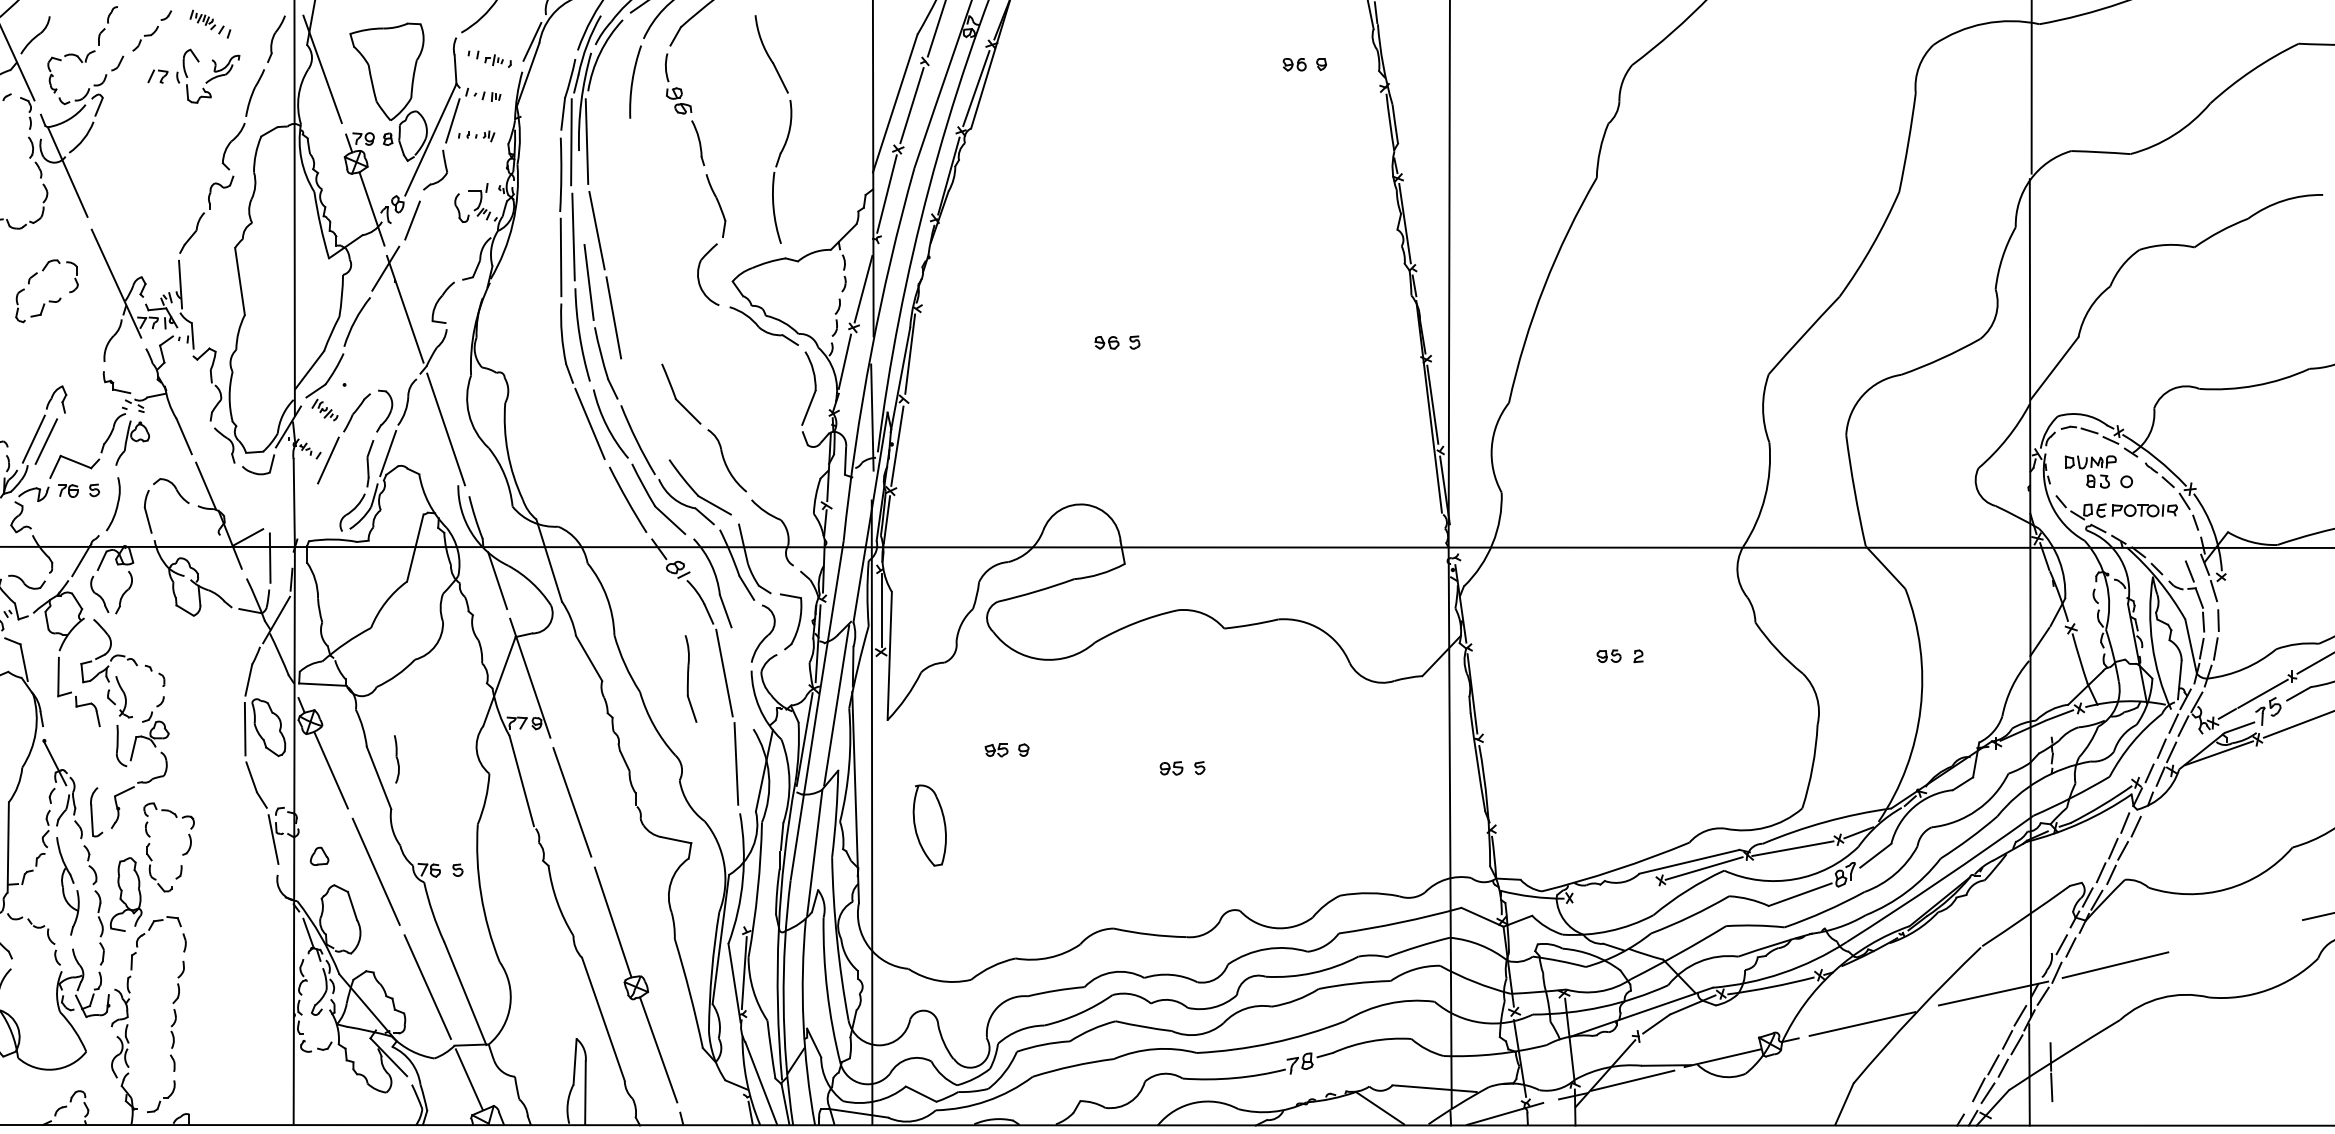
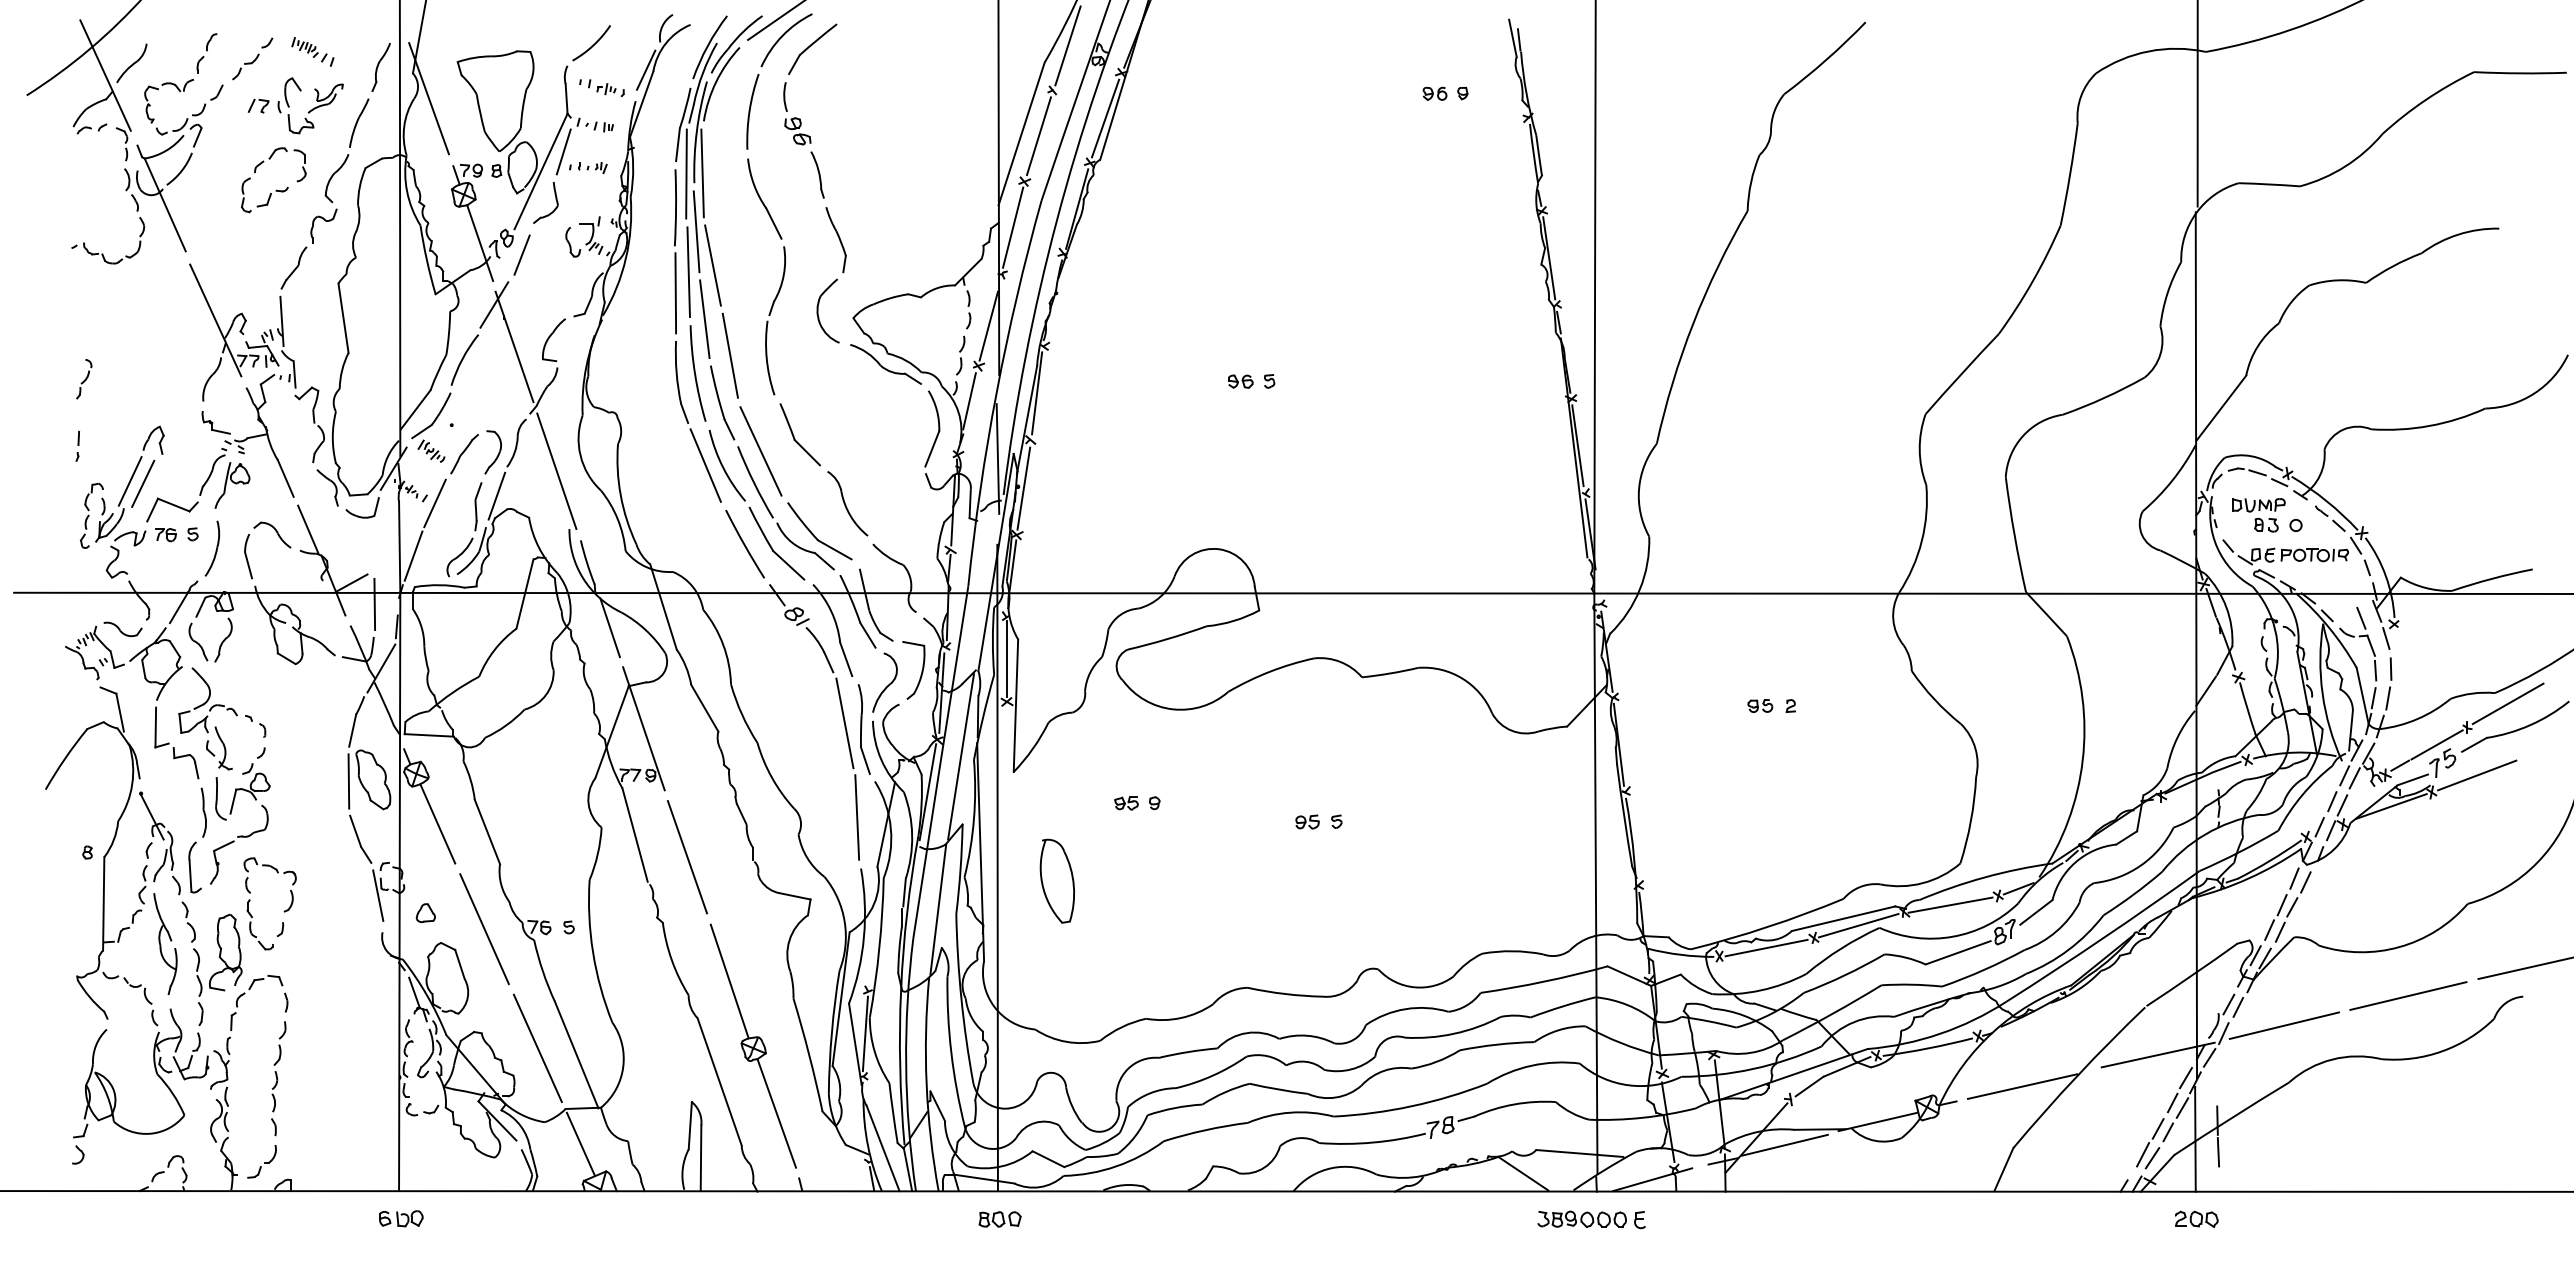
part: (787, 132) -> (781, 279), moved
line: (581, 197) -> (696, 231), added
part: (49, 300) -> (276, 189), moved
line: (642, 410) -> (760, 451), added
line: (307, 510) -> (413, 555), added
part: (690, 678) -> (863, 729), moved
part: (396, 759) -> (203, 812), moved
line: (1615, 889) -> (1766, 947), added
line: (2235, 935) -> (2408, 995), added

